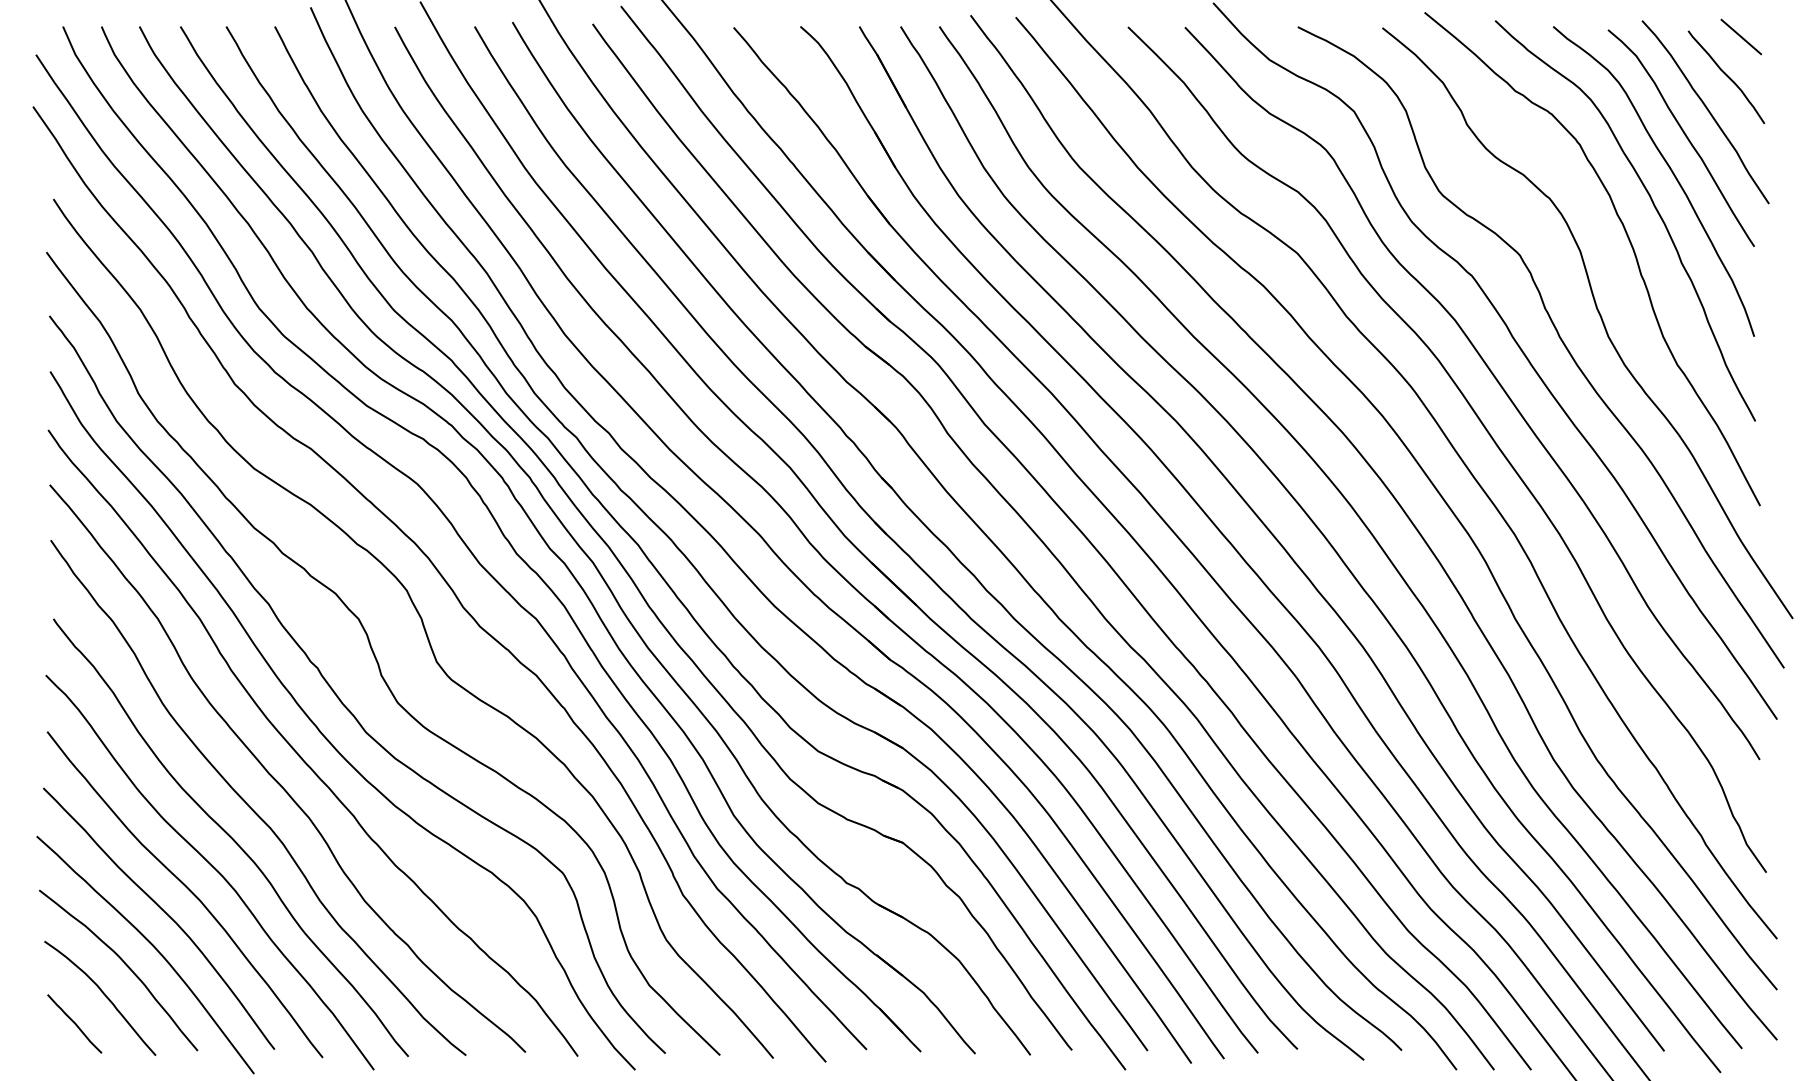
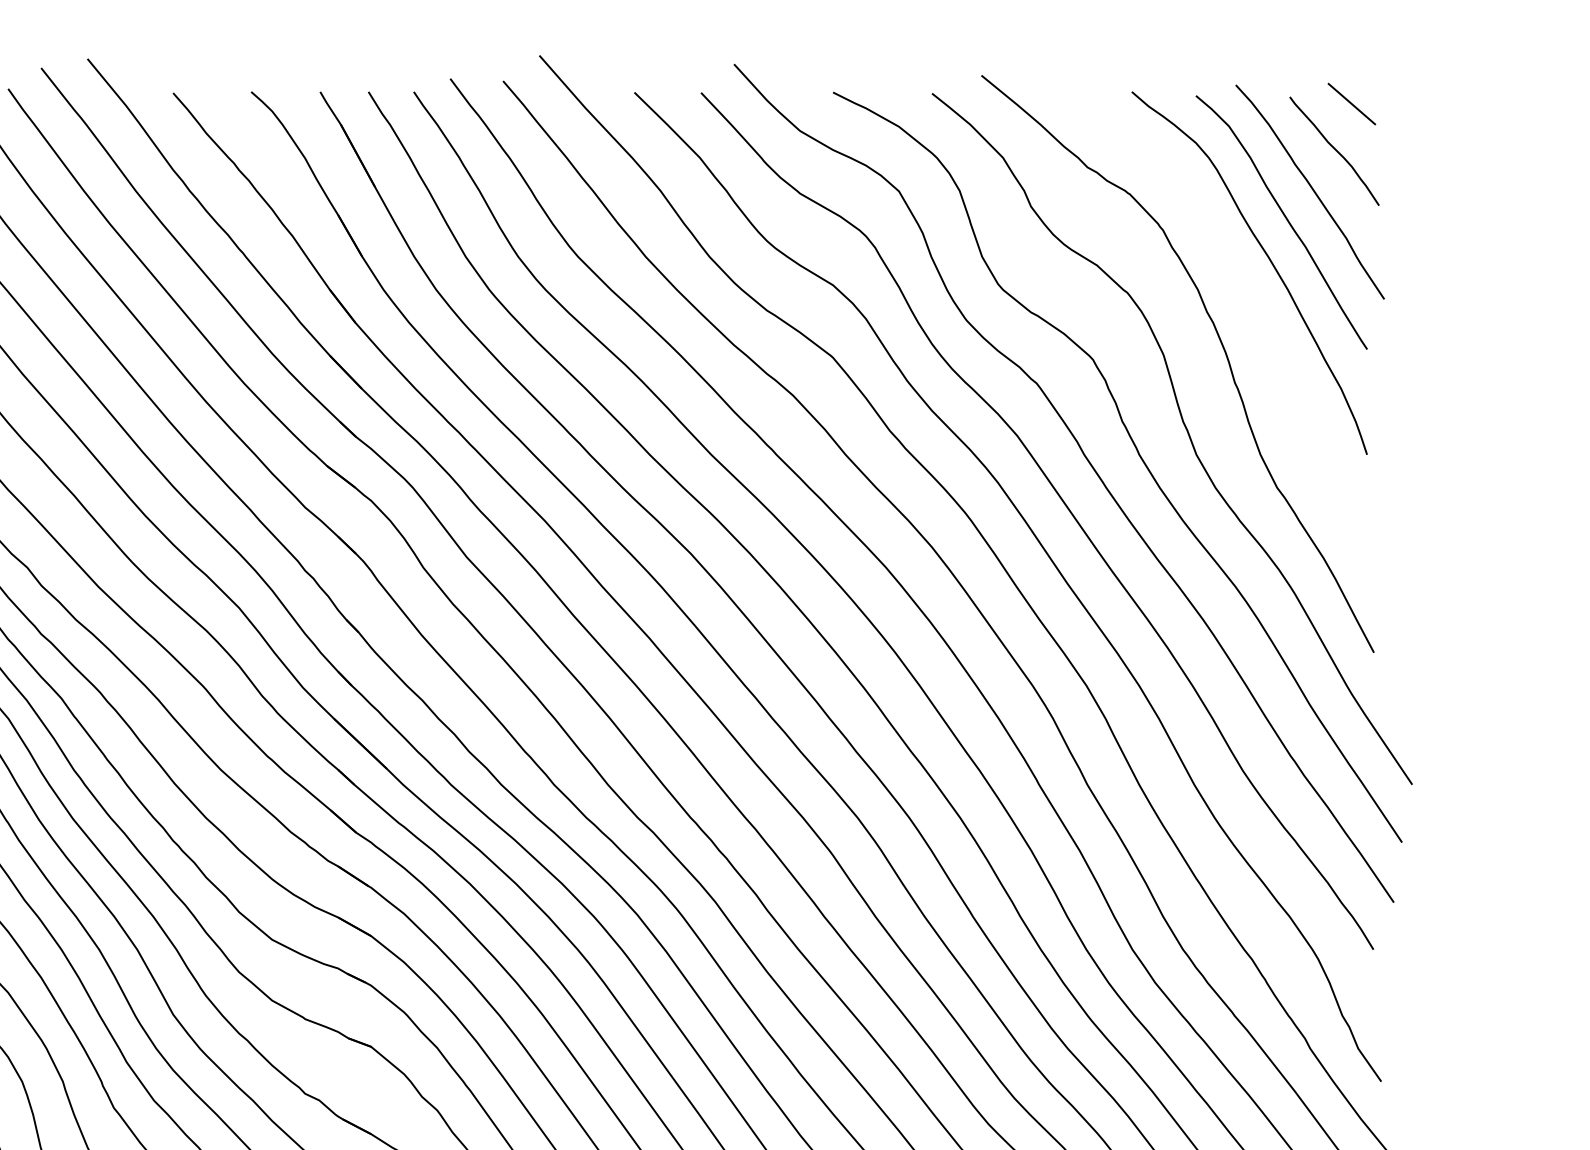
curve: (1653, 206) -> (1249, 302), removed

